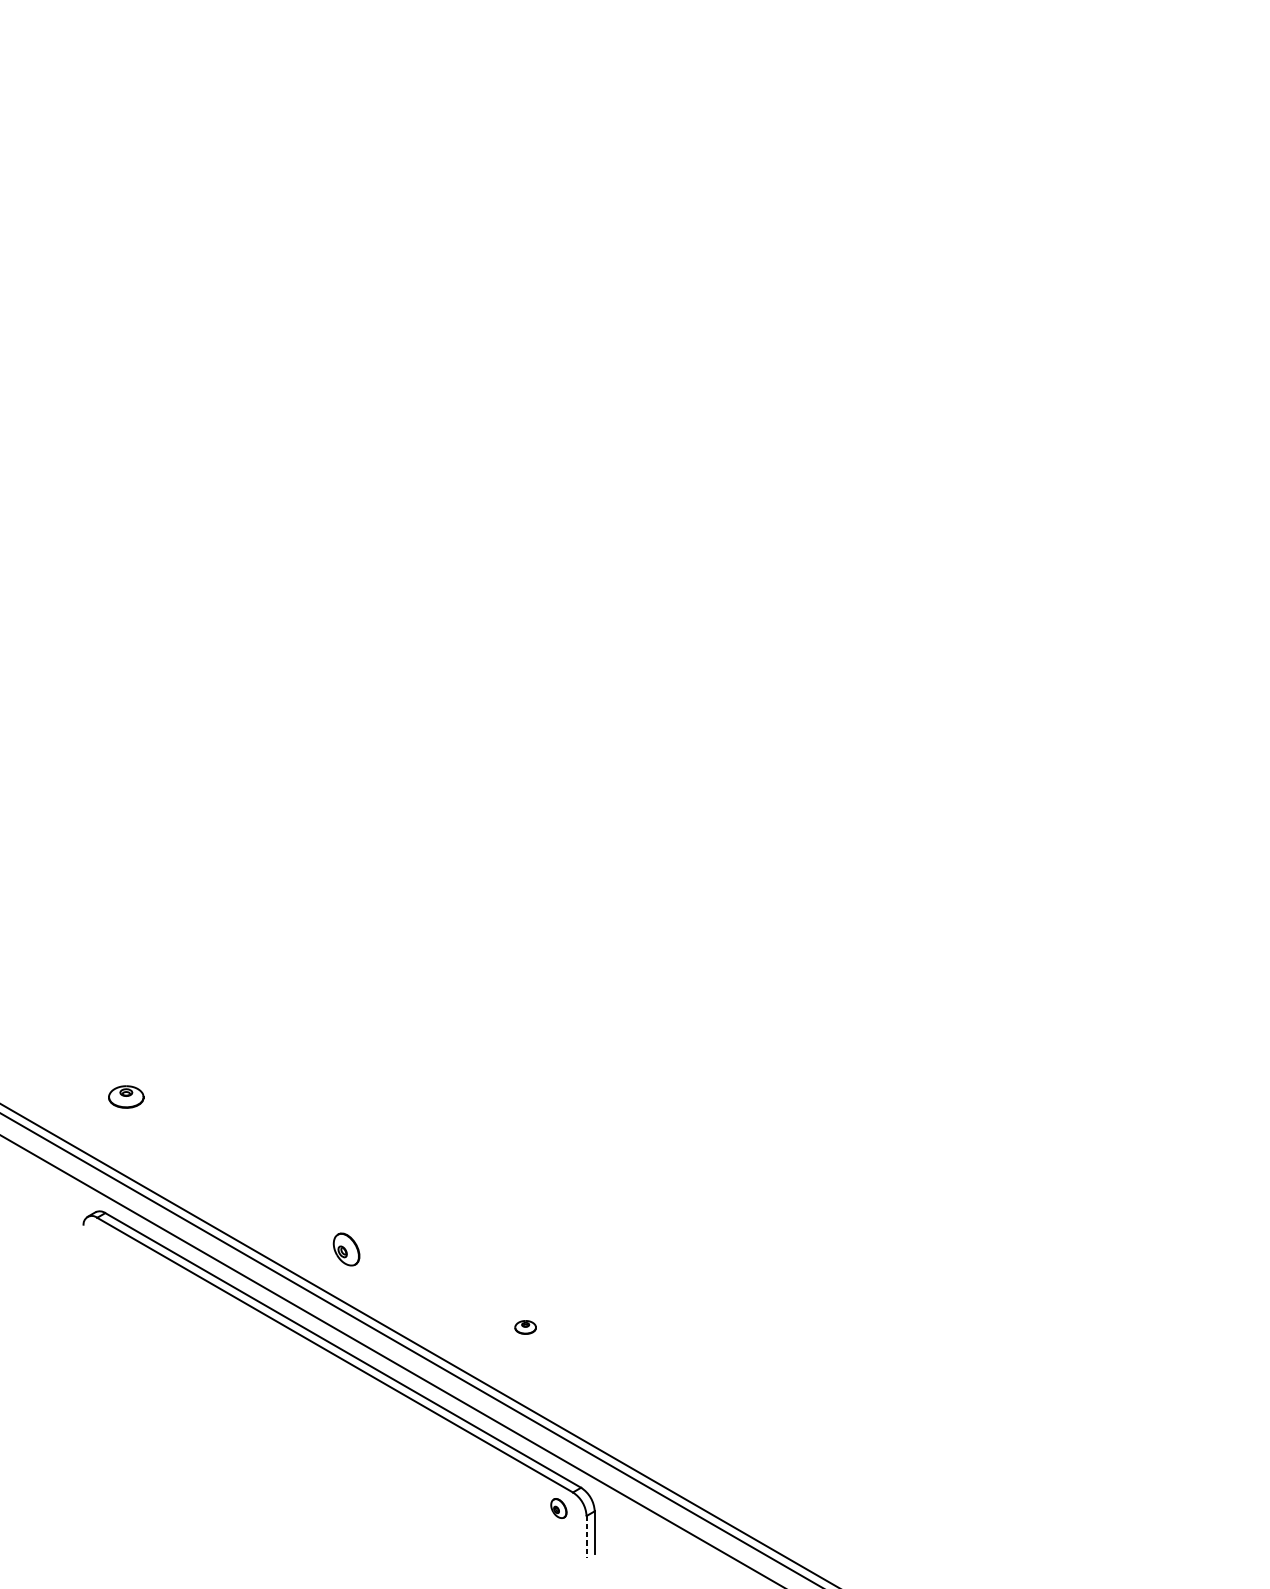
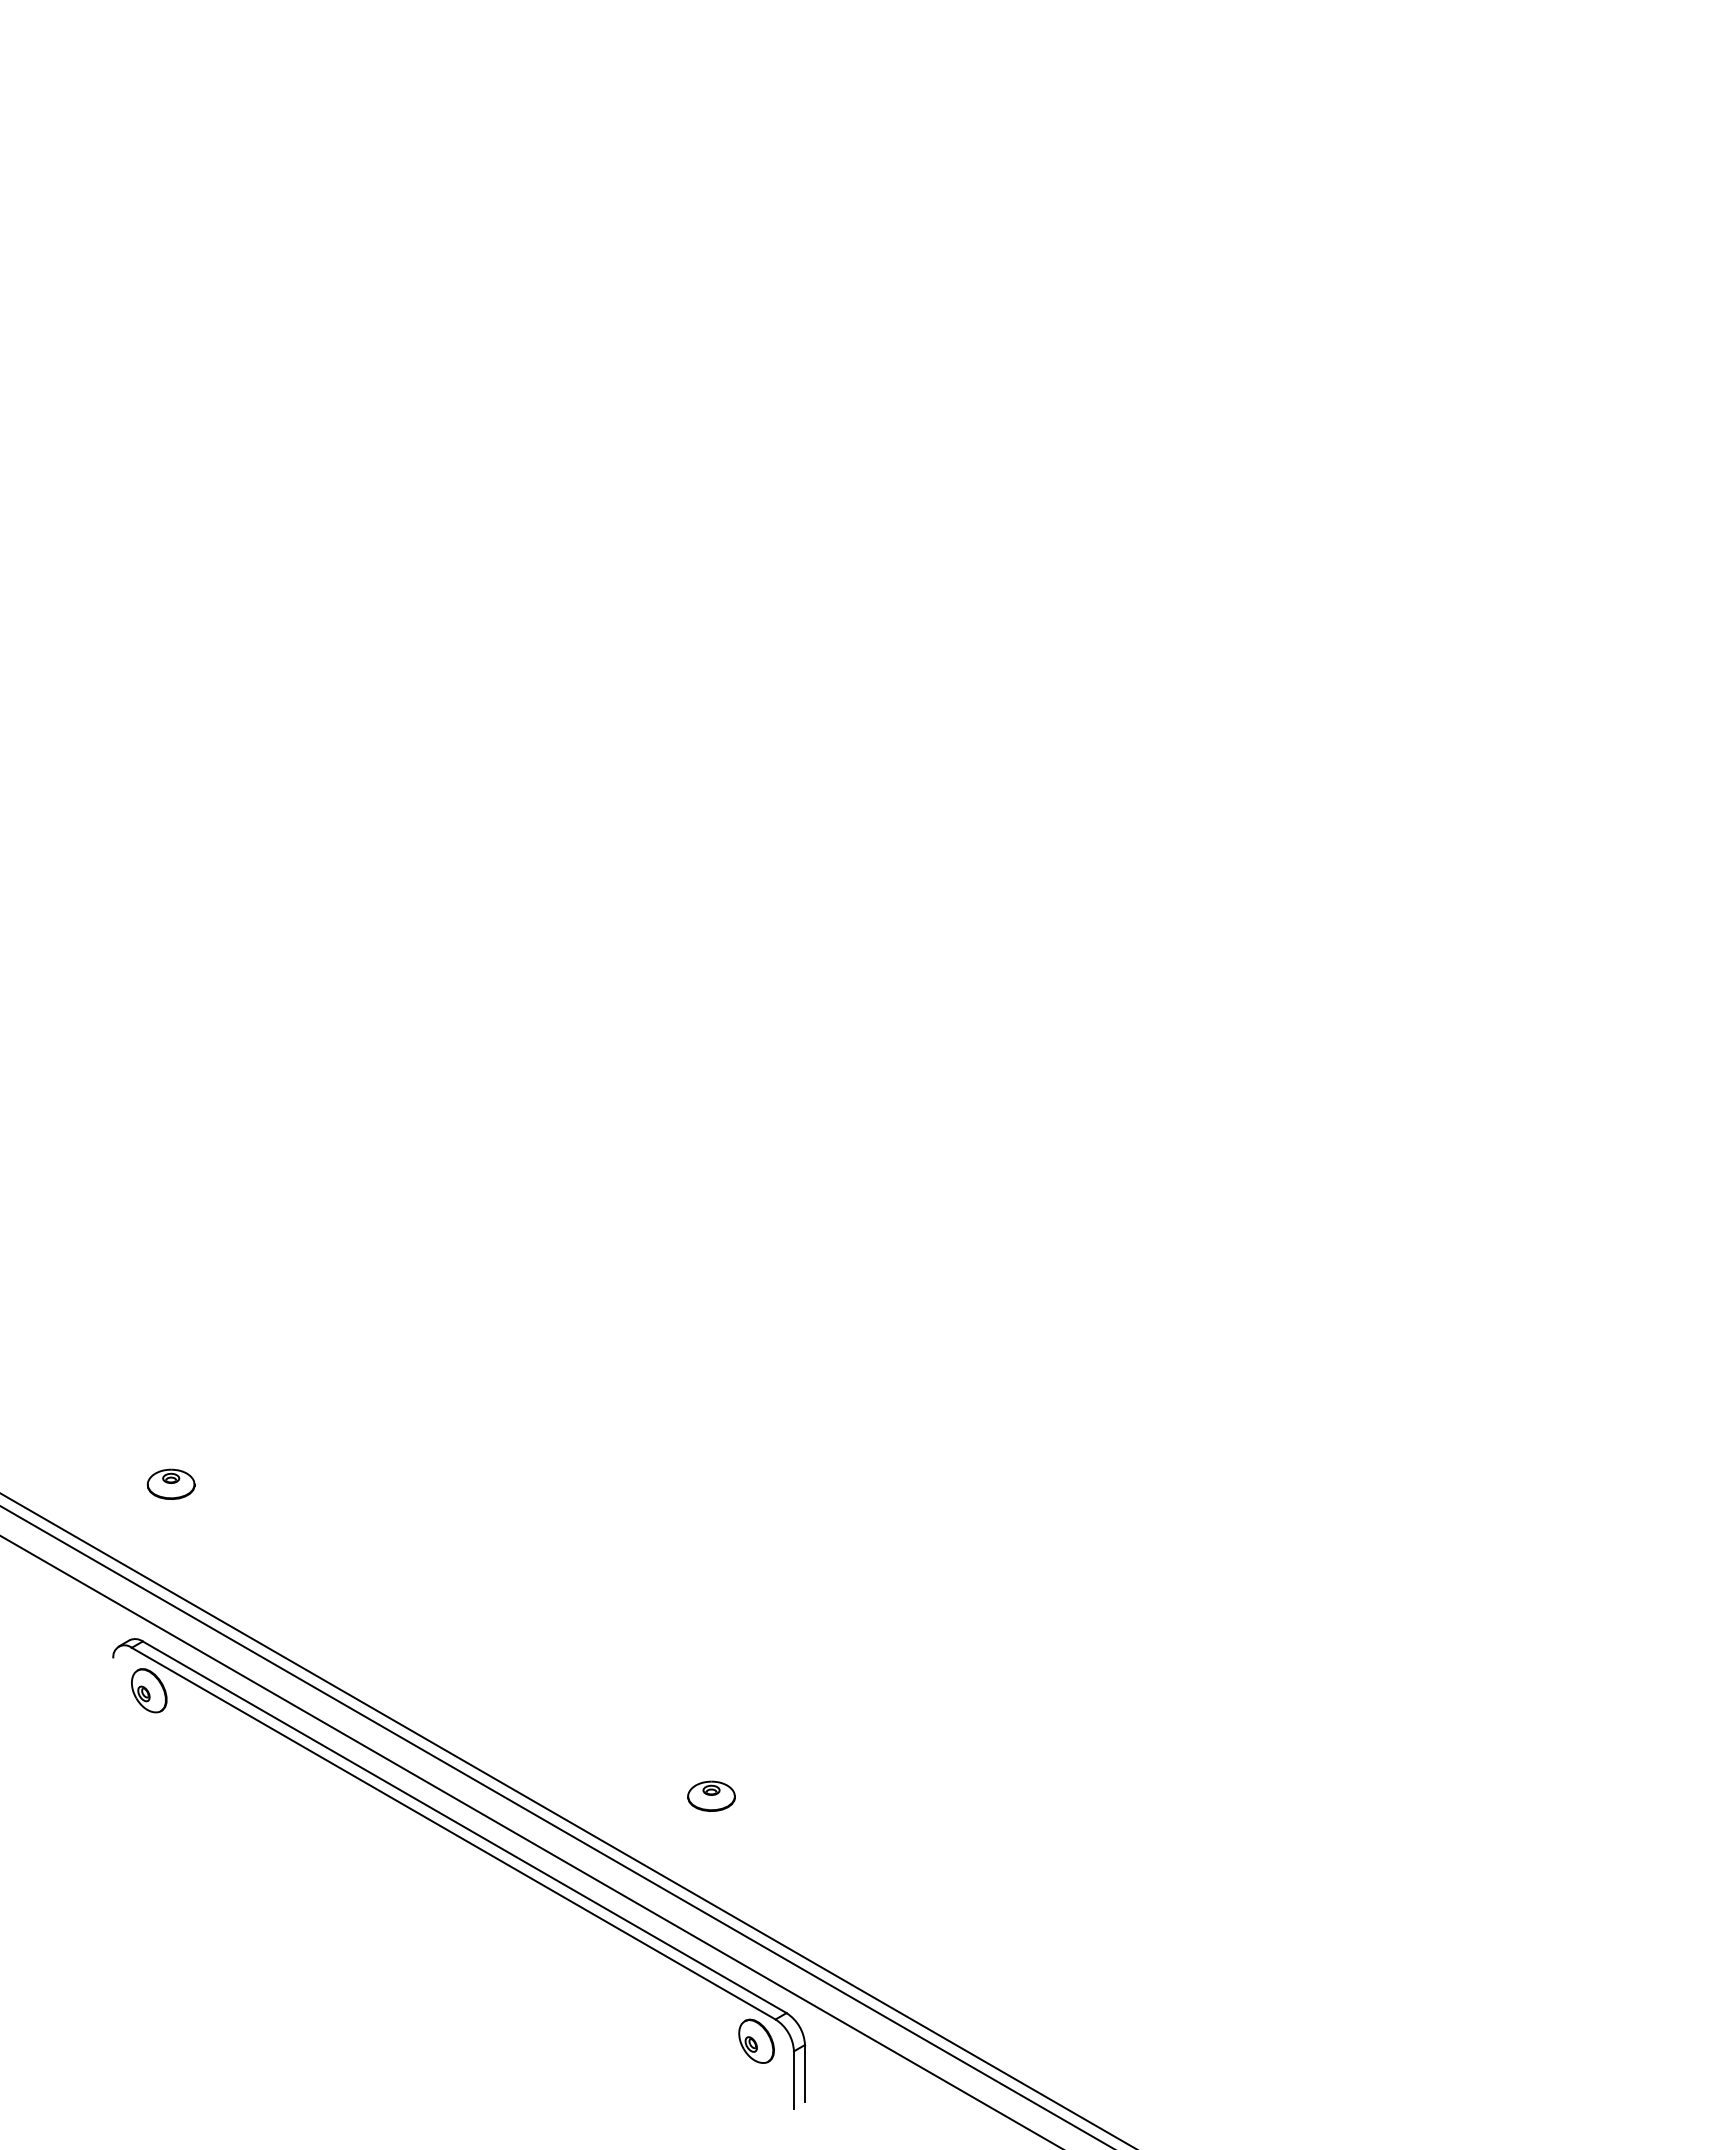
part: (346, 1249) -> (149, 1690), moved
part: (525, 1326) -> (711, 1795), size x1.67
part: (558, 1508) -> (756, 2040), size x1.67
line: (586, 1537) -> (794, 2080), dashed -> solid

